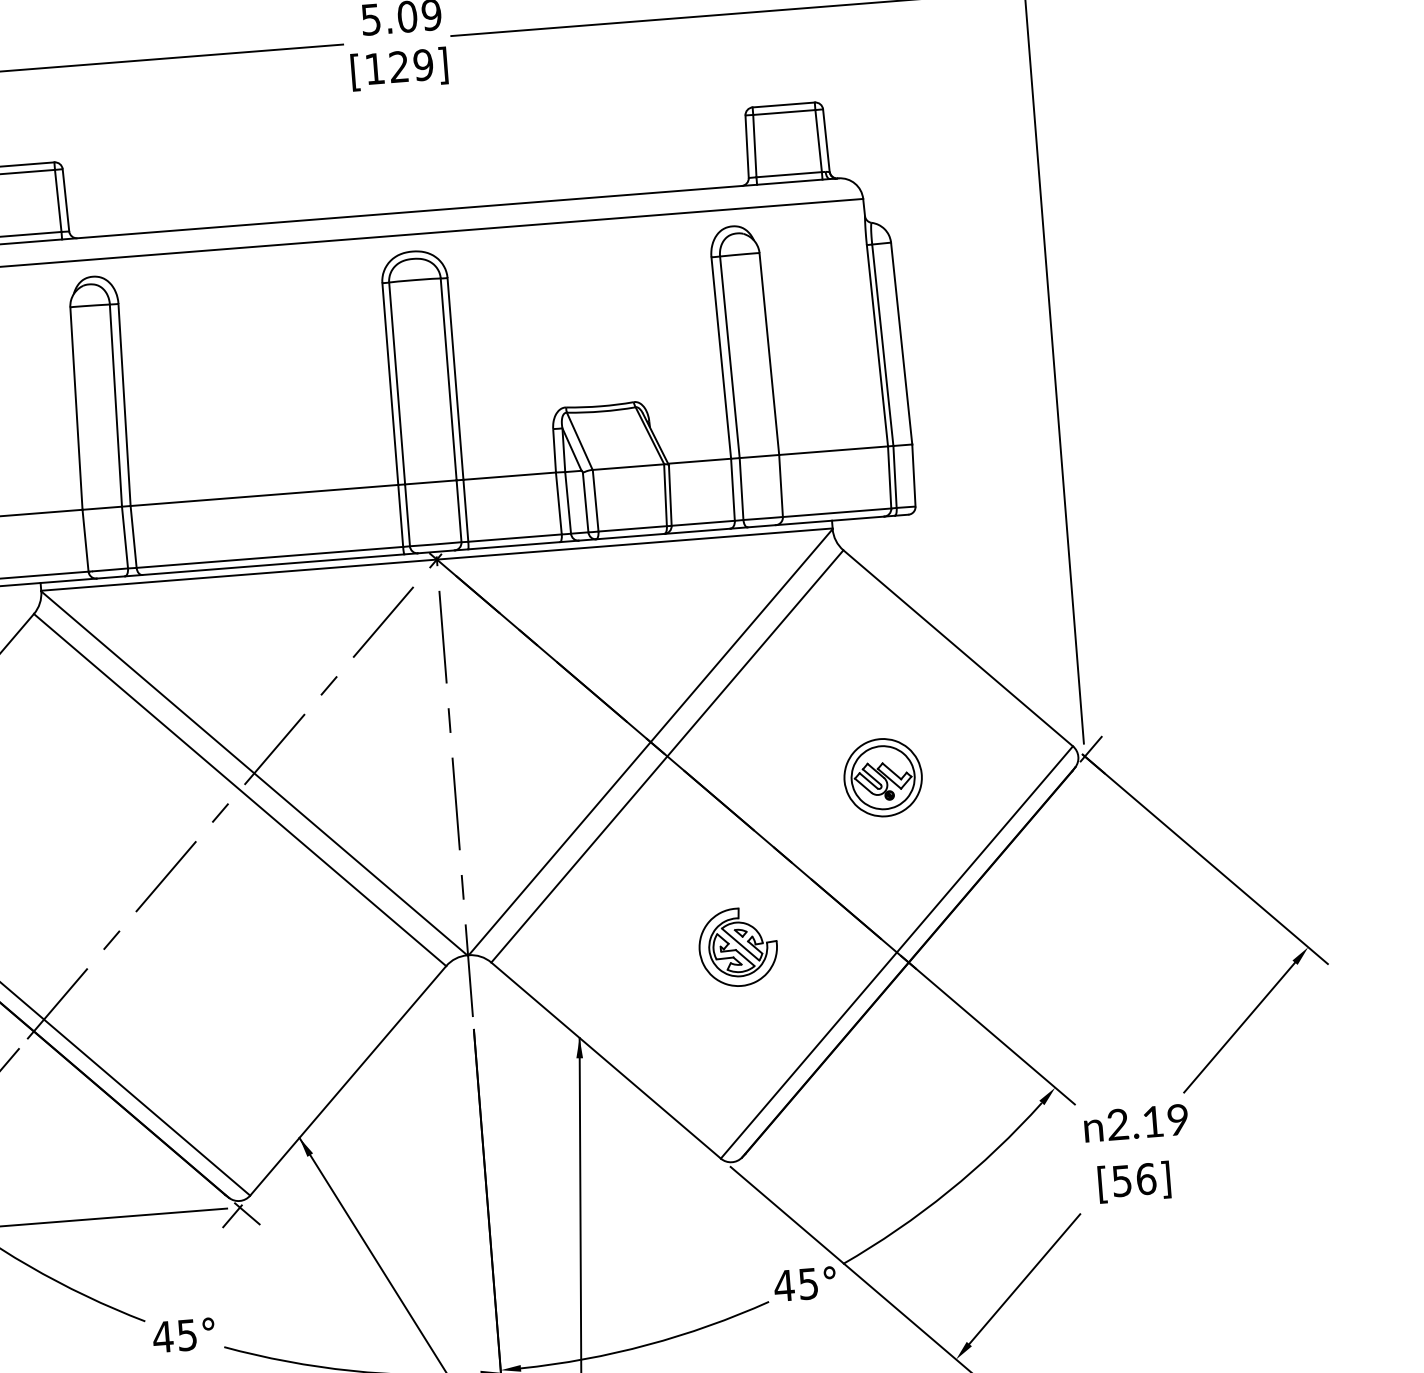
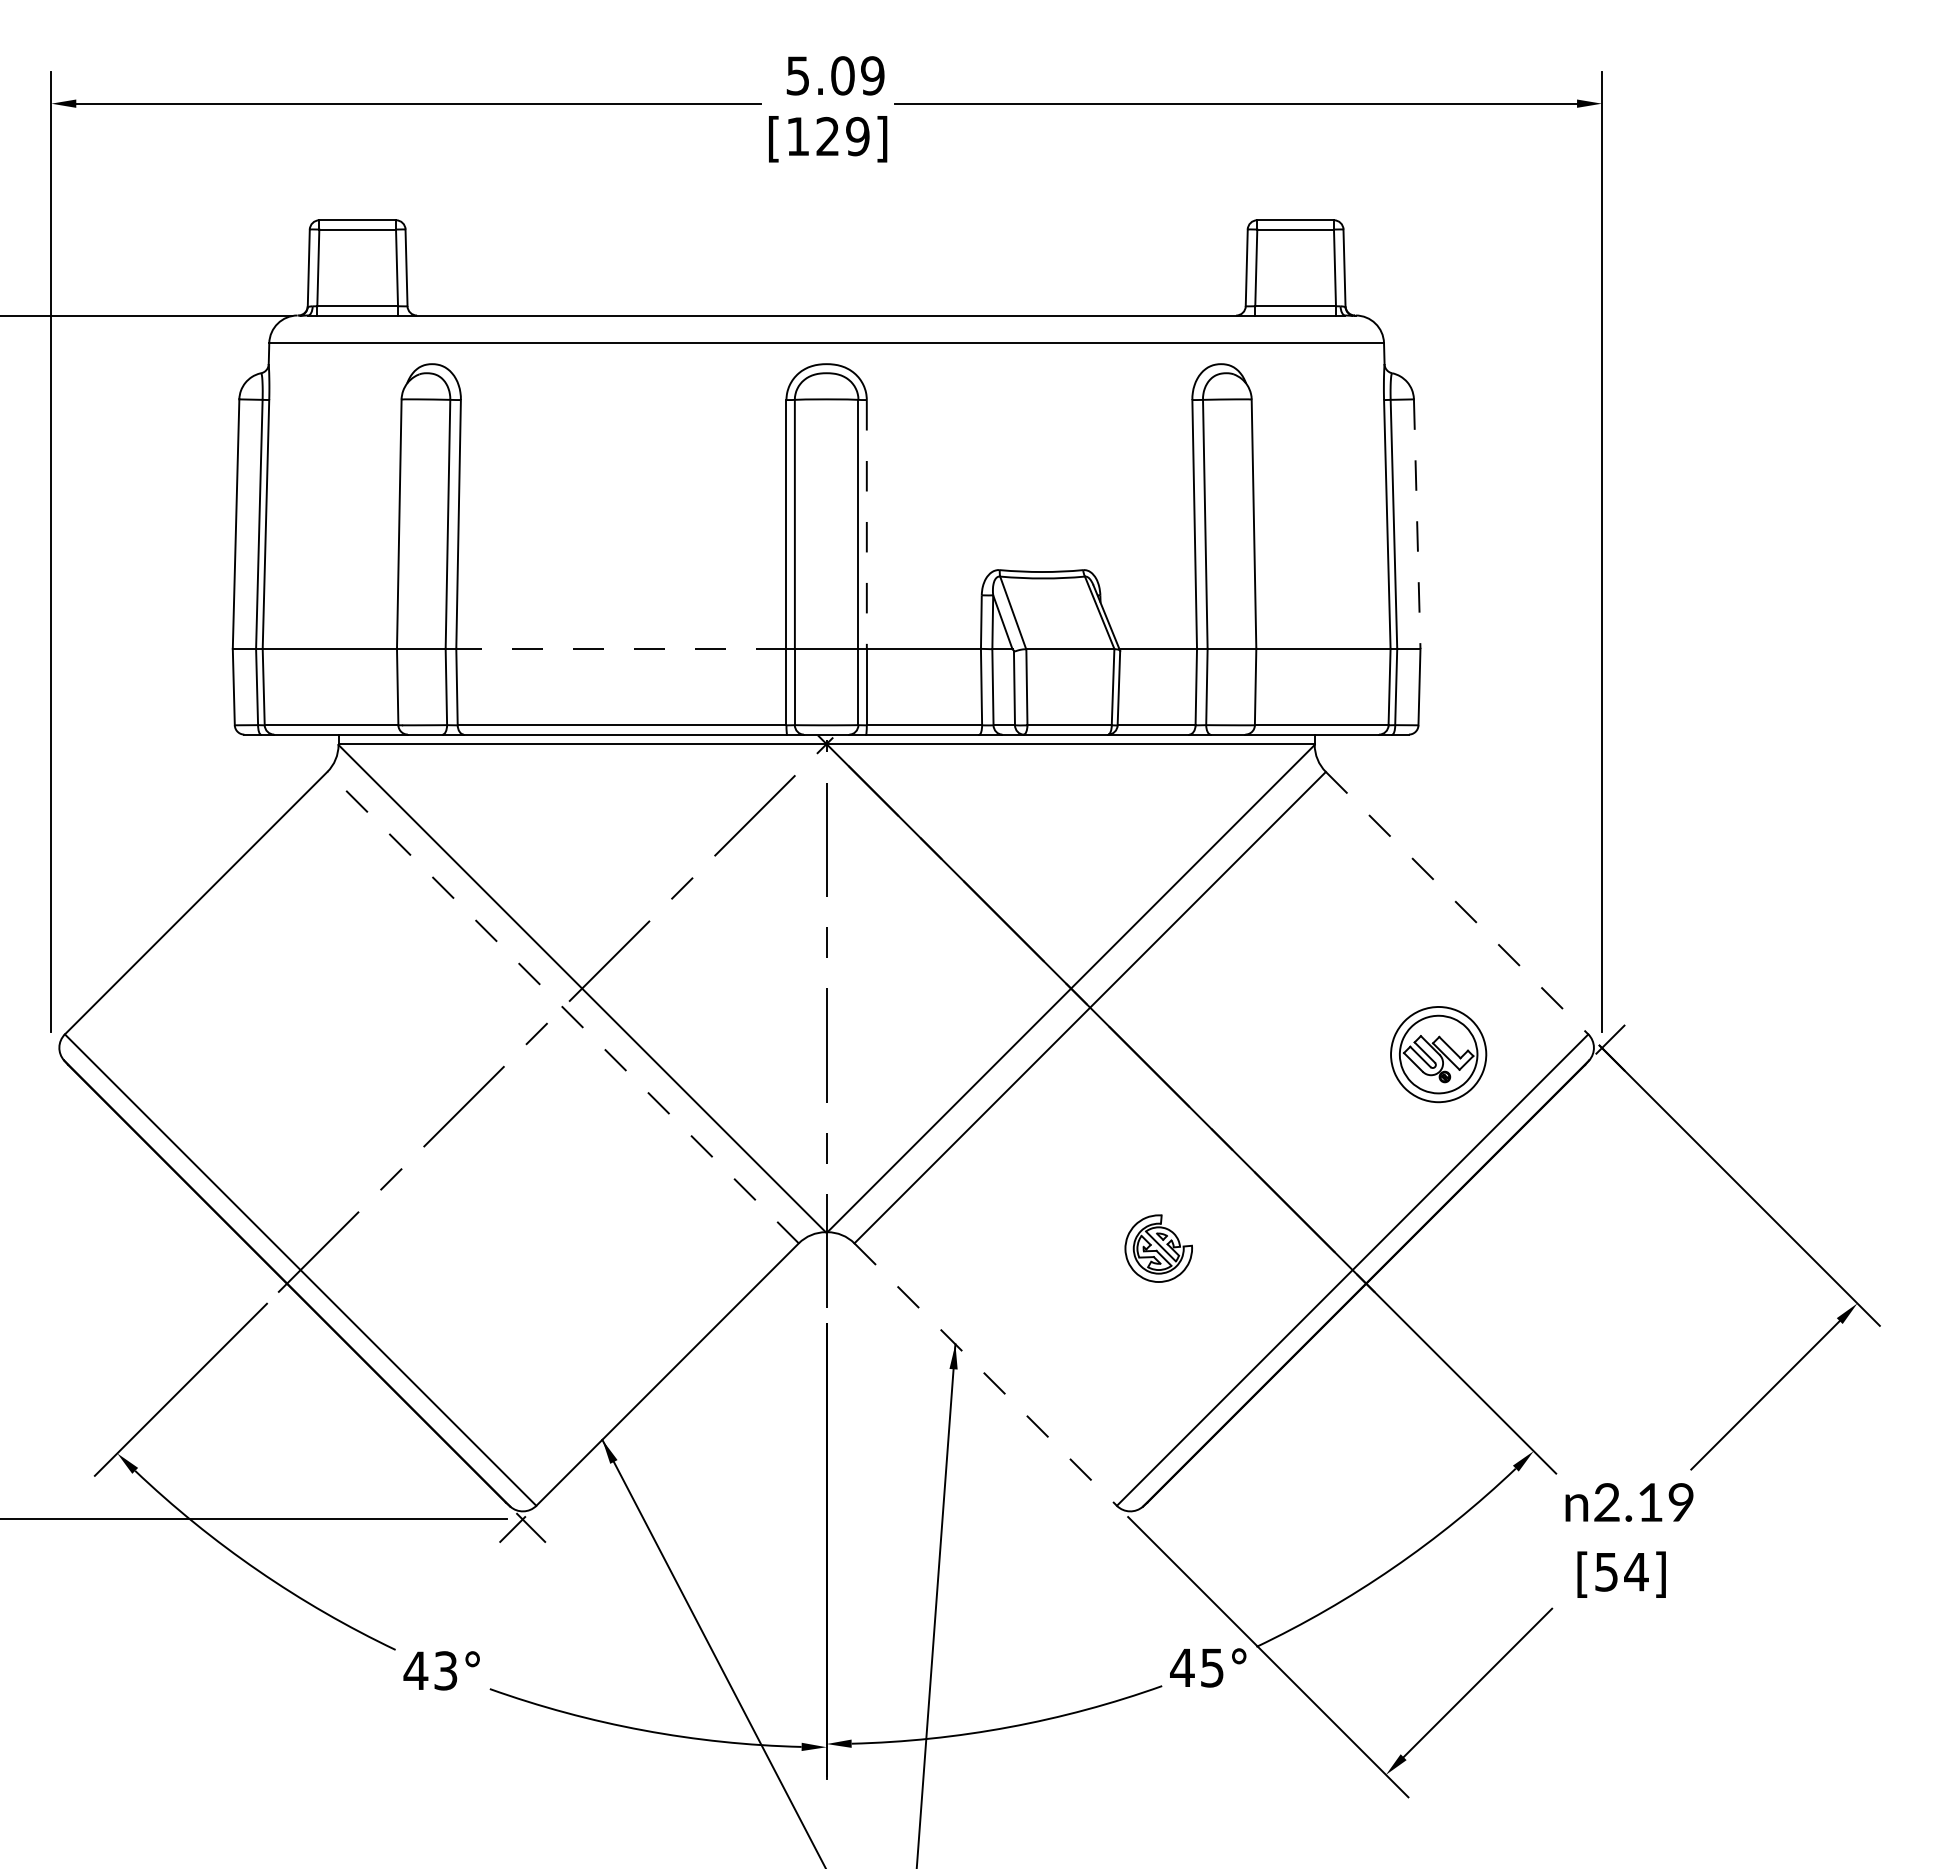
line: (901, 343) -> (1417, 524), solid -> dashed
line: (455, 379) -> (866, 524), solid -> dashed
line: (263, 495) -> (620, 648), solid -> dashed
line: (958, 648) -> (1457, 903), solid -> dashed
part: (883, 777) -> (1438, 1054), moved
line: (239, 789) -> (562, 1007), solid -> dashed
part: (738, 947) -> (1158, 1248), size x0.7
line: (605, 1060) -> (985, 1374), solid -> dashed
text: (1146, 1178) -> (1636, 1571), [56] -> [54]
text: (187, 1334) -> (446, 1670), 45° -> 43°

